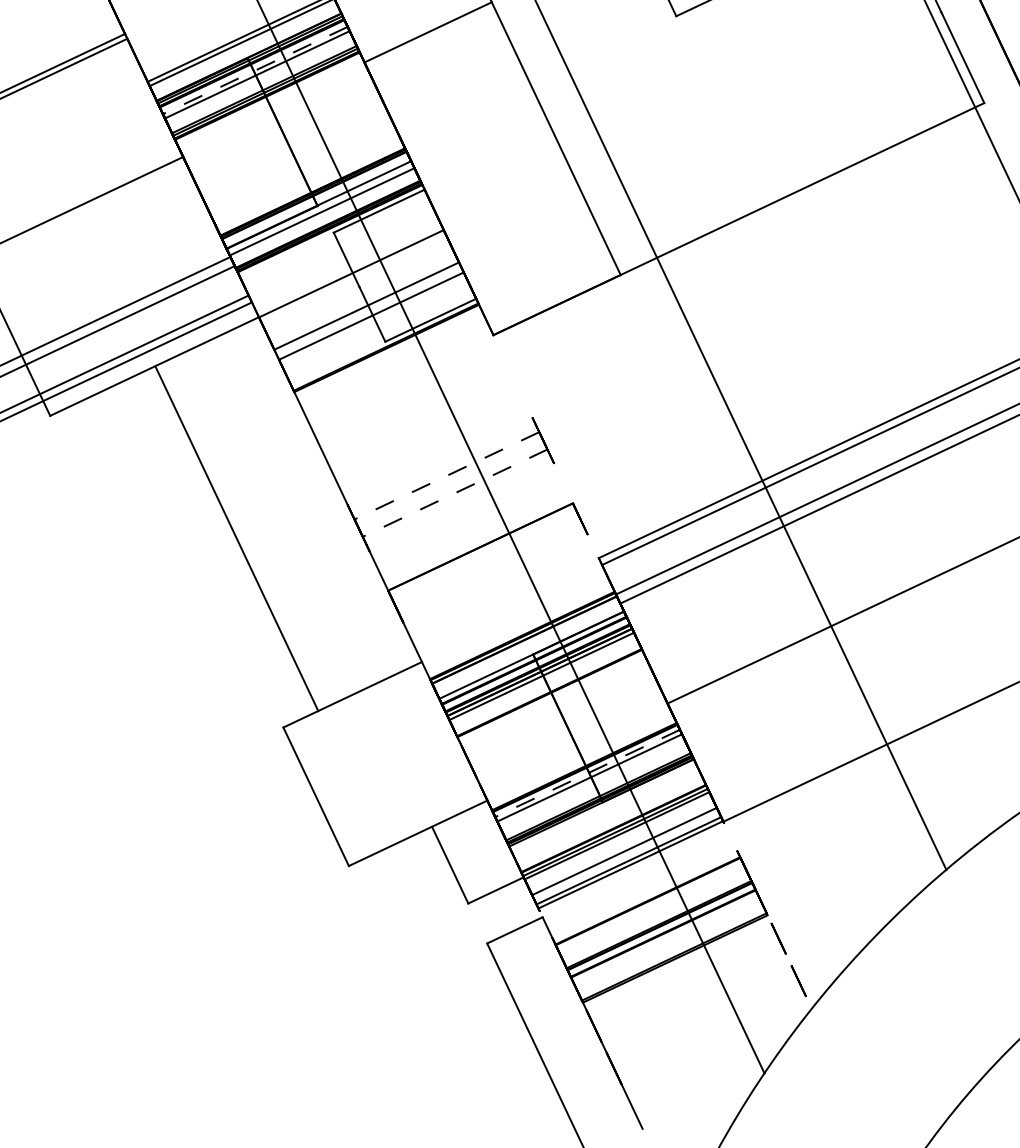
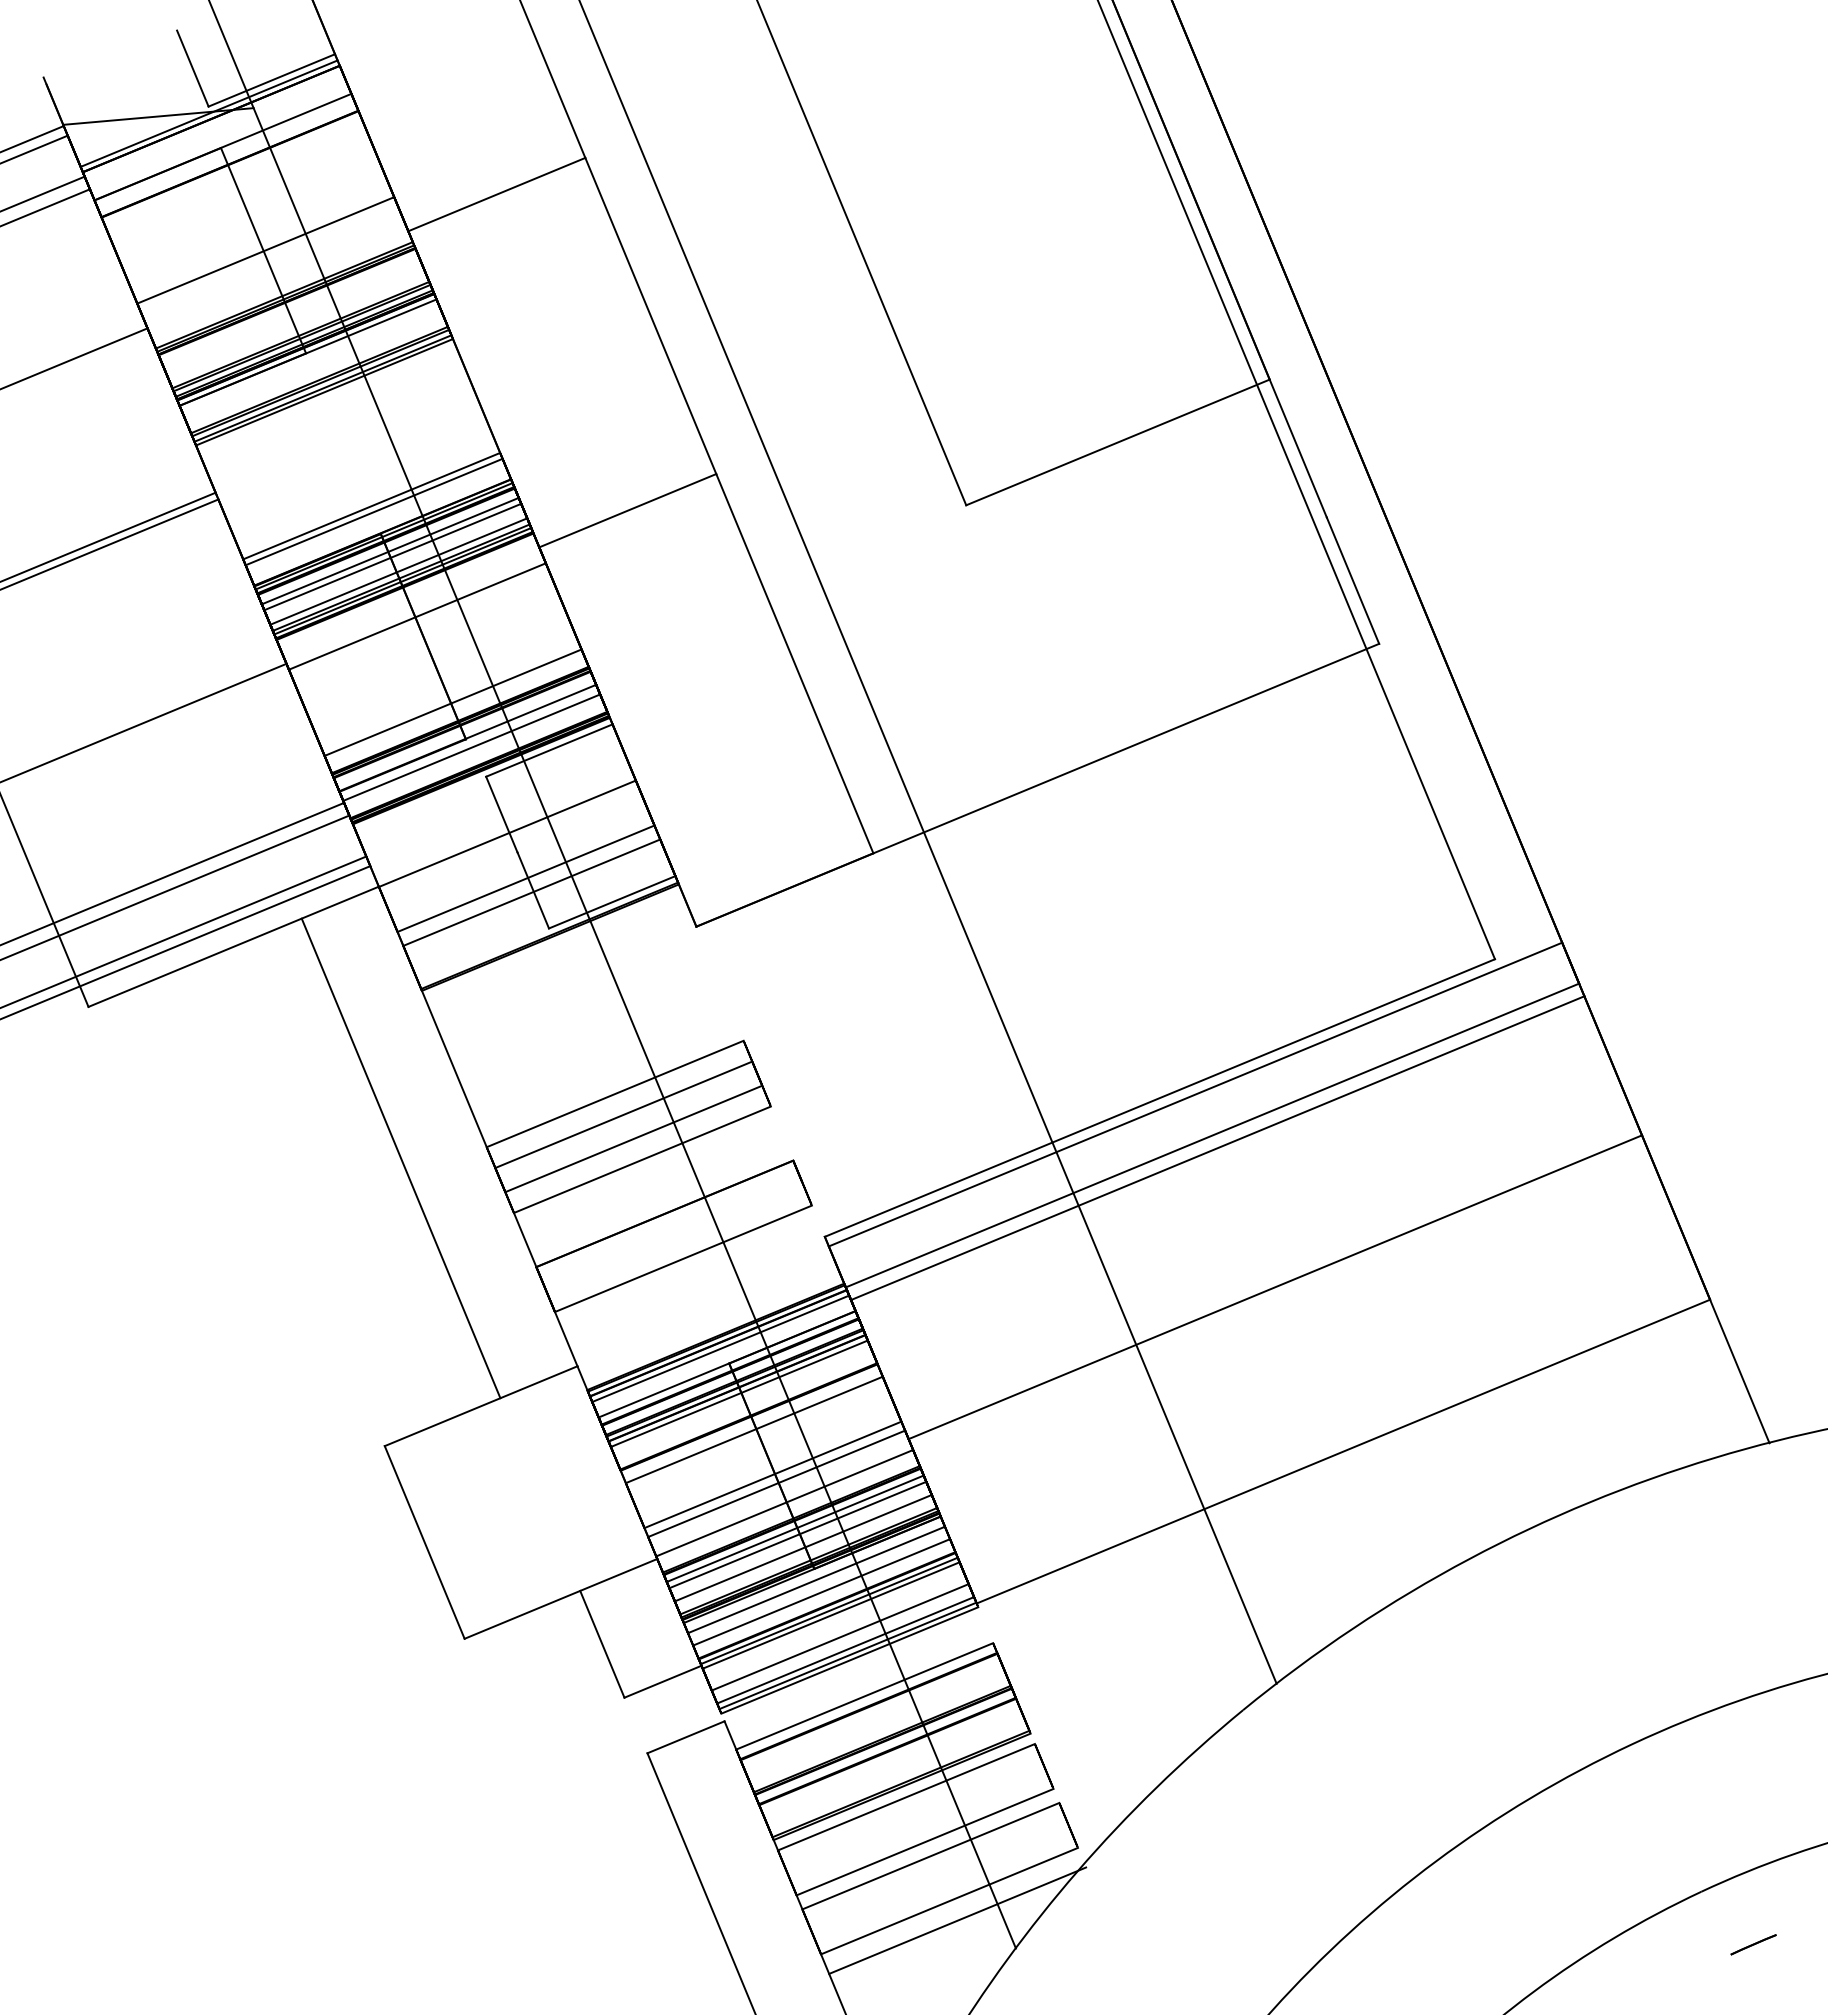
line: (254, 70) -> (389, 551), dashed -> solid
line: (262, 85) -> (398, 571), added
line: (276, 117) -> (416, 616), added
line: (306, 179) -> (452, 702), added
line: (439, 460) -> (614, 1093), added
line: (446, 476) -> (623, 1115), dashed -> solid
line: (454, 493) -> (633, 1139), dashed -> solid
line: (461, 507) -> (641, 1159), added
line: (236, 538) -> (400, 1158), moved
line: (495, 579) -> (682, 1258), added
line: (526, 643) -> (720, 1348), added
line: (553, 702) -> (753, 1429), added
line: (568, 734) -> (772, 1474), added
line: (572, 740) -> (776, 1483), added
line: (578, 755) -> (784, 1503), added
line: (587, 773) -> (794, 1528), dashed -> solid
line: (593, 786) -> (802, 1547), added
line: (604, 809) -> (816, 1579), added
line: (609, 819) -> (821, 1592), added
line: (632, 868) -> (849, 1660), added
line: (644, 894) -> (864, 1696), added
line: (678, 966) -> (906, 1797), added
line: (693, 998) -> (924, 1841), added
line: (698, 1008) -> (930, 1855), added
line: (714, 1040) -> (949, 1900), added
line: (720, 1055) -> (957, 1920), added

